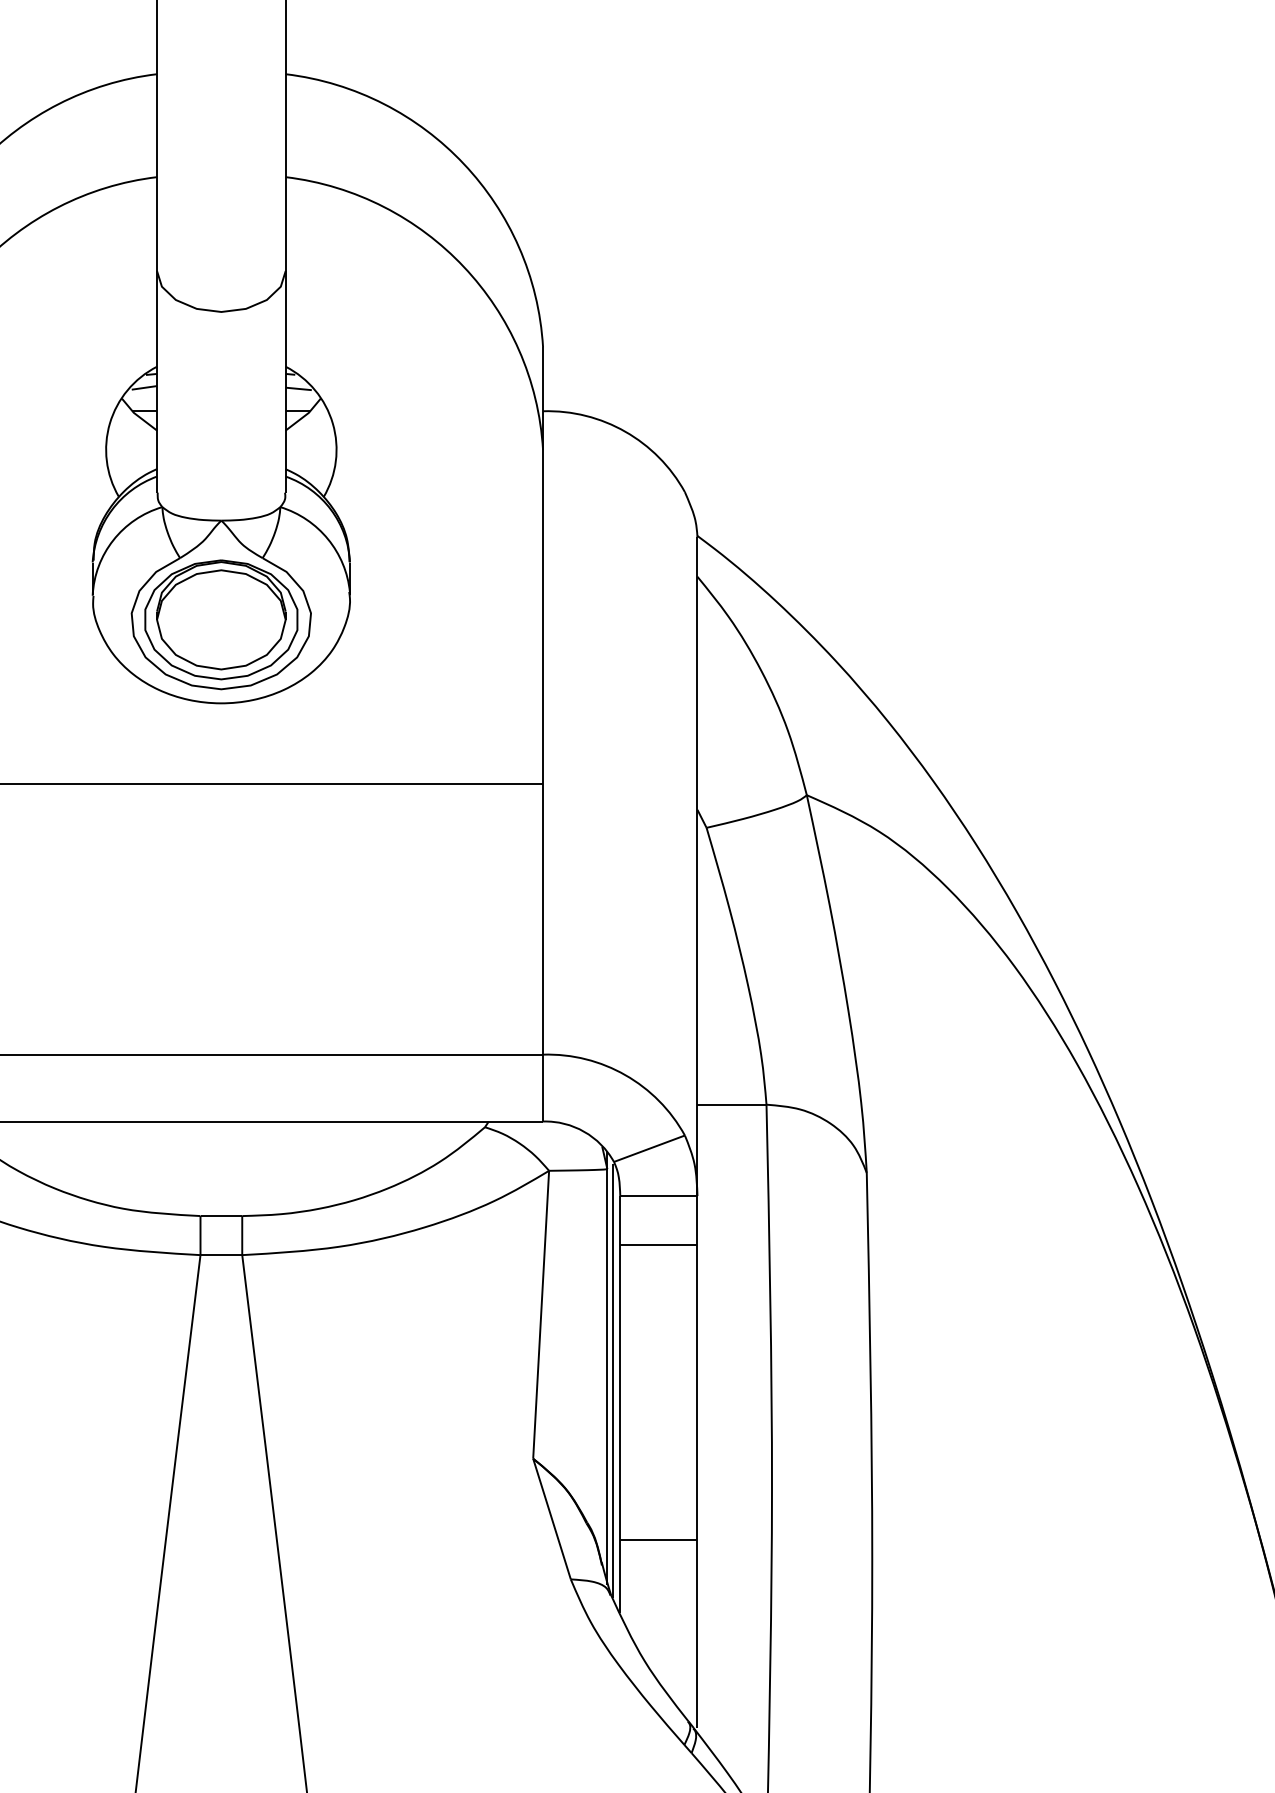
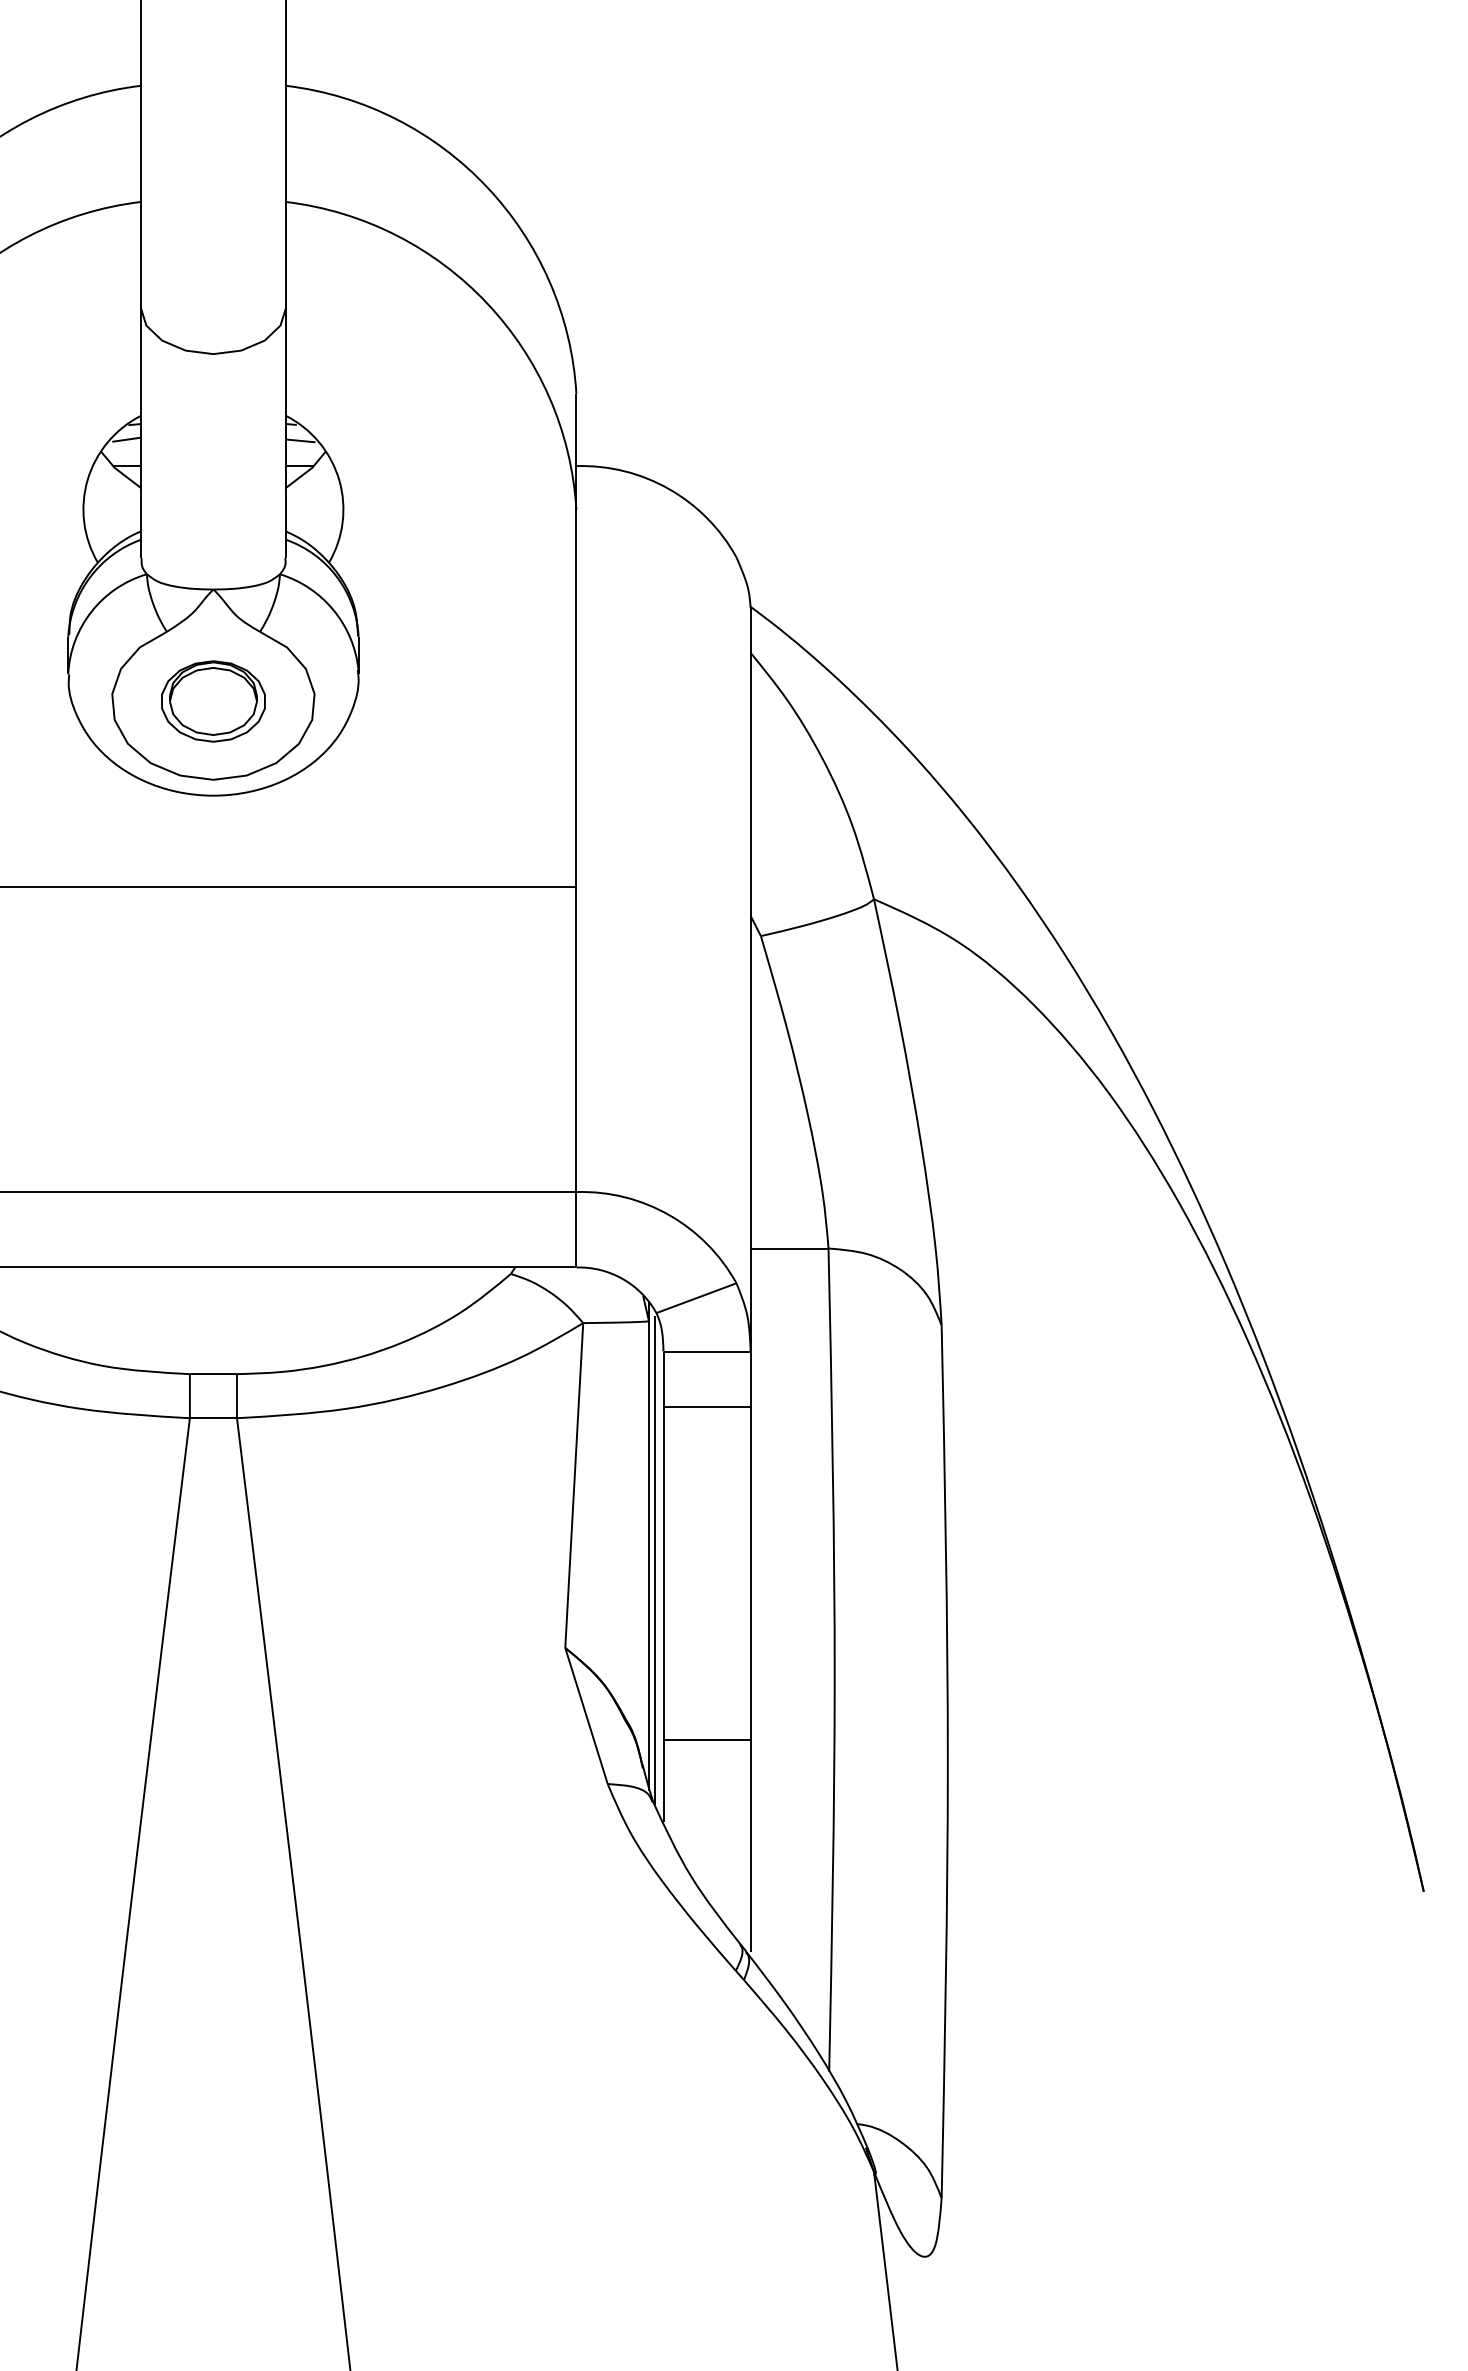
part: (221, 619) -> (213, 701), size x0.6

